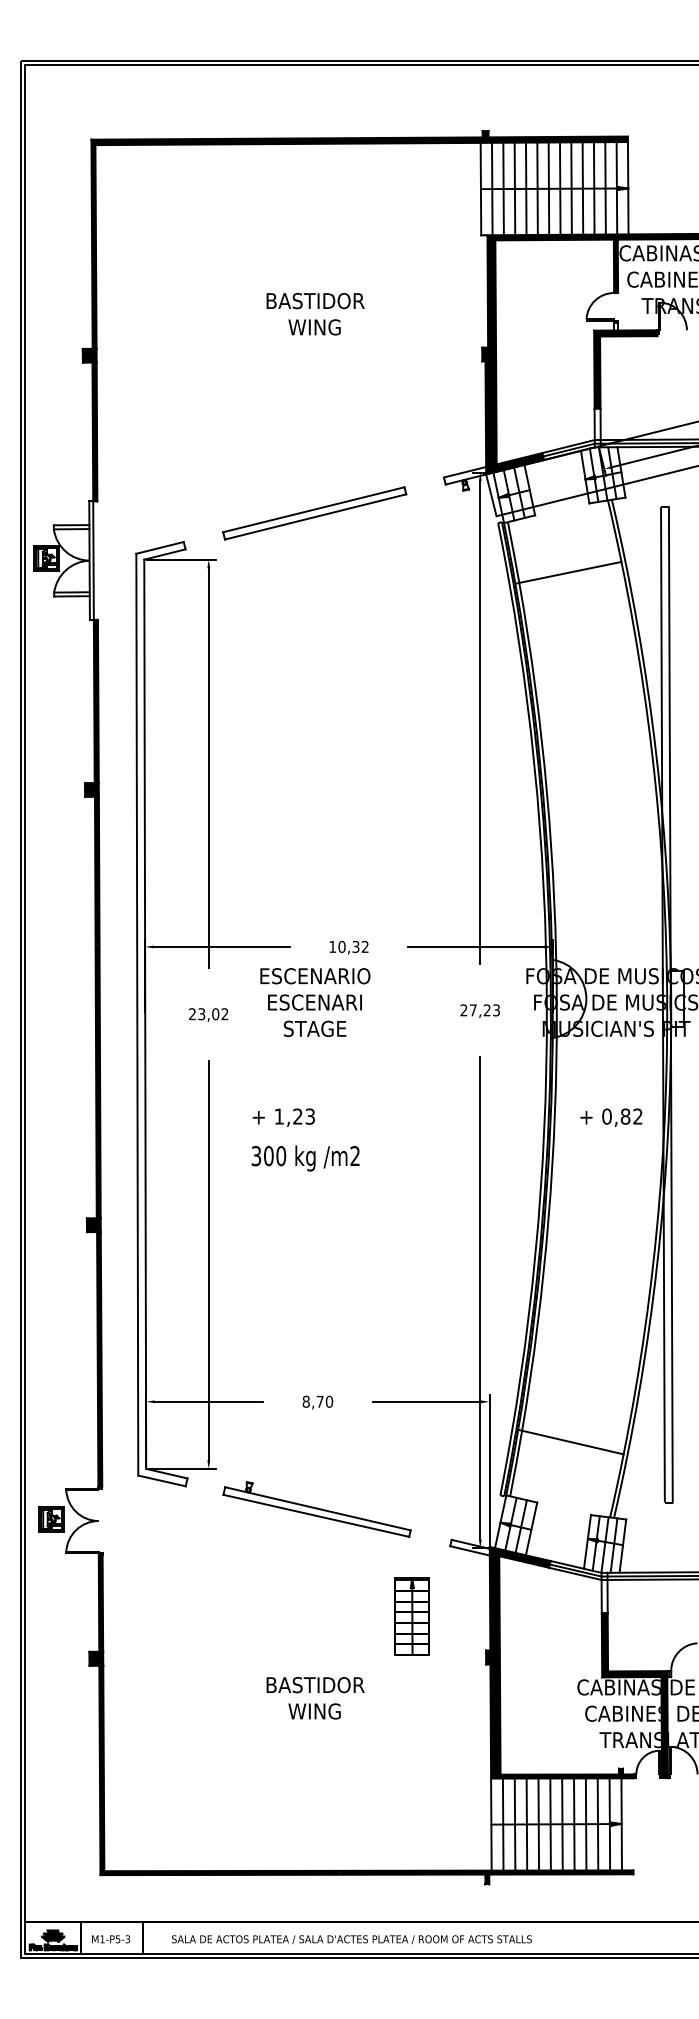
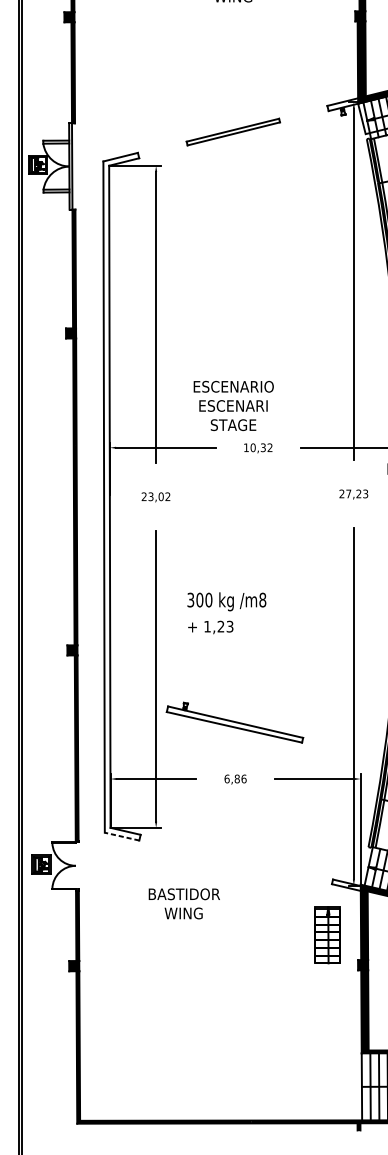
part: (314, 513) -> (233, 132), size x0.7
text: (315, 1002) -> (233, 405), moved
text: (283, 1117) -> (210, 627), moved
text: (355, 1156) -> (262, 600), /m2 -> /m8
text: (317, 1401) -> (235, 778), 8,70 -> 6,86
line: (161, 1480) -> (121, 836), solid -> dashed
part: (316, 1509) -> (234, 722), moved
part: (411, 1616) -> (327, 935), moved
text: (315, 1698) -> (184, 904), moved

